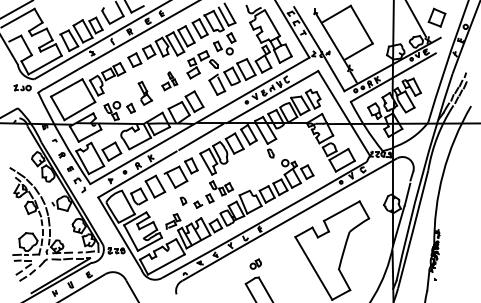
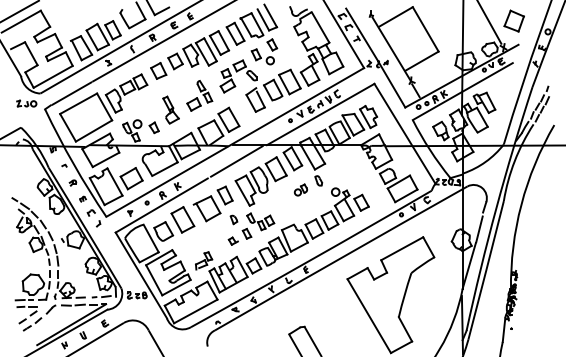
part: (169, 80) -> (199, 95), size x1.43
part: (183, 200) -> (233, 219), moved
part: (255, 263) -> (300, 189), moved

